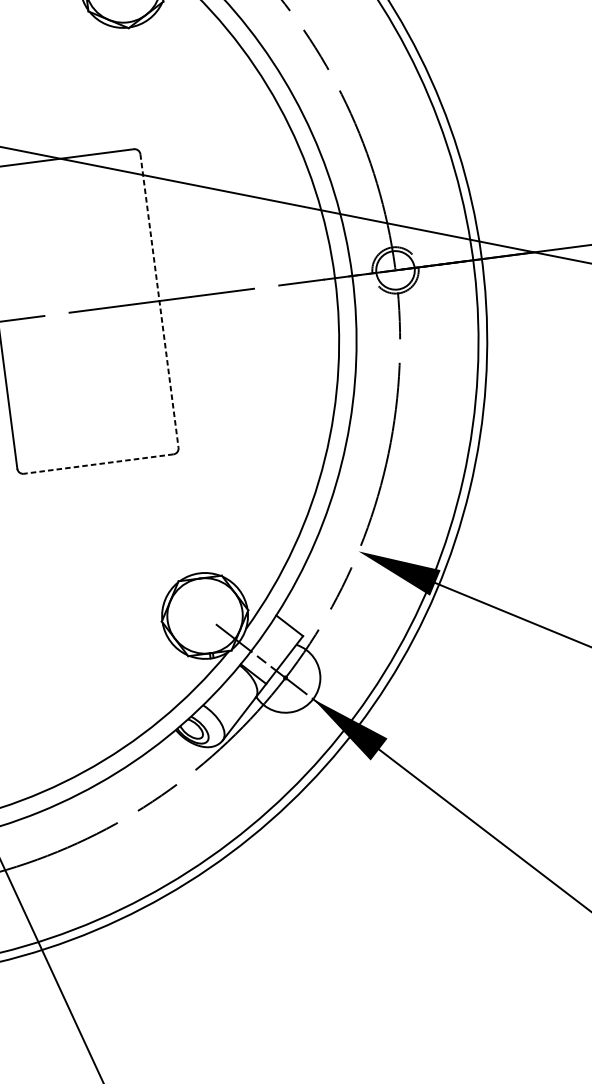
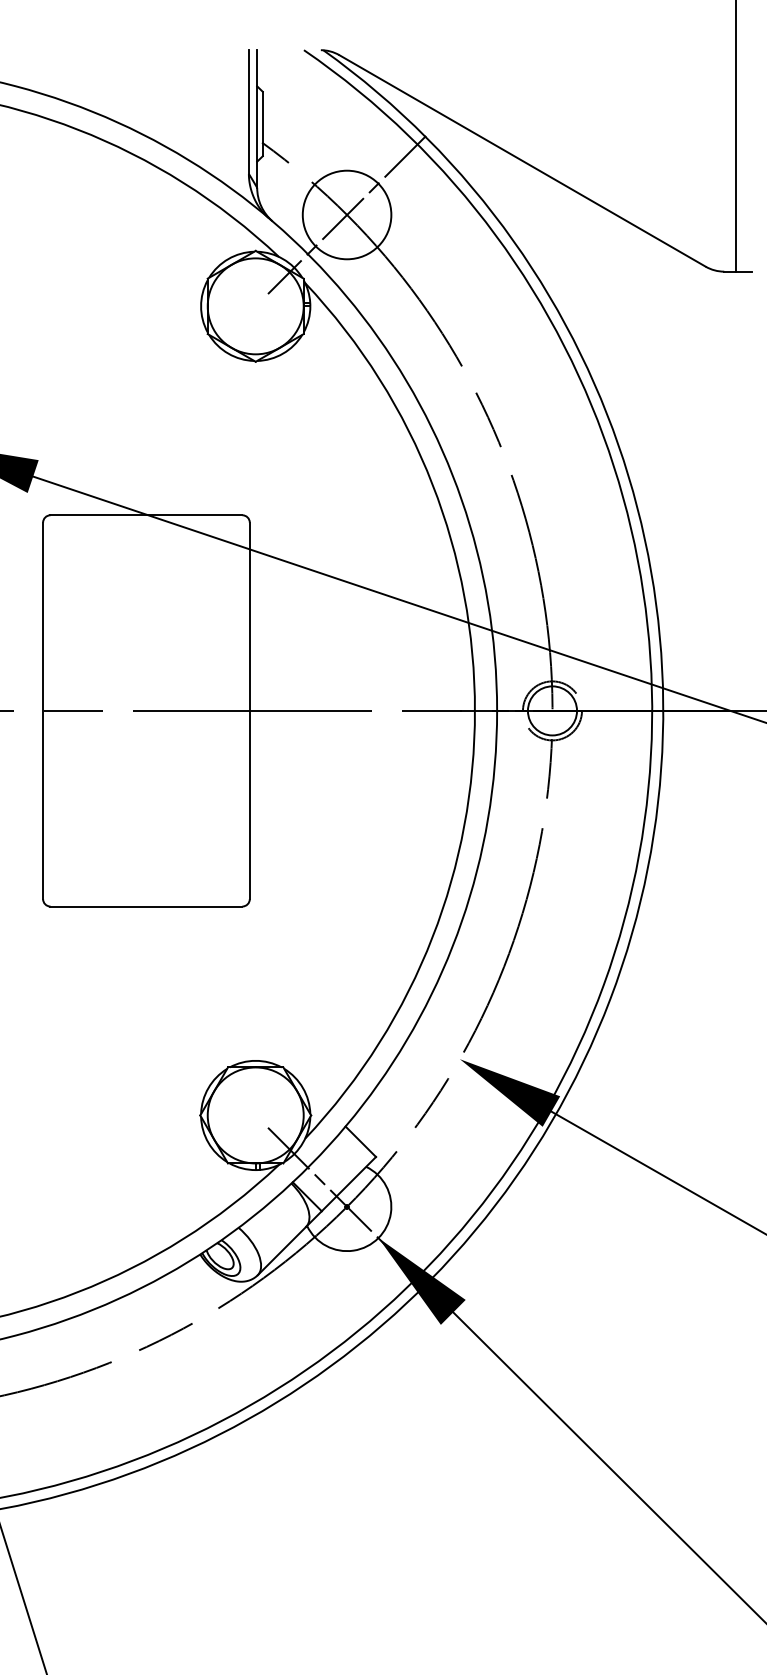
line: (159, 301) -> (249, 711), dashed -> solid
line: (98, 464) -> (146, 906), dashed -> solid

